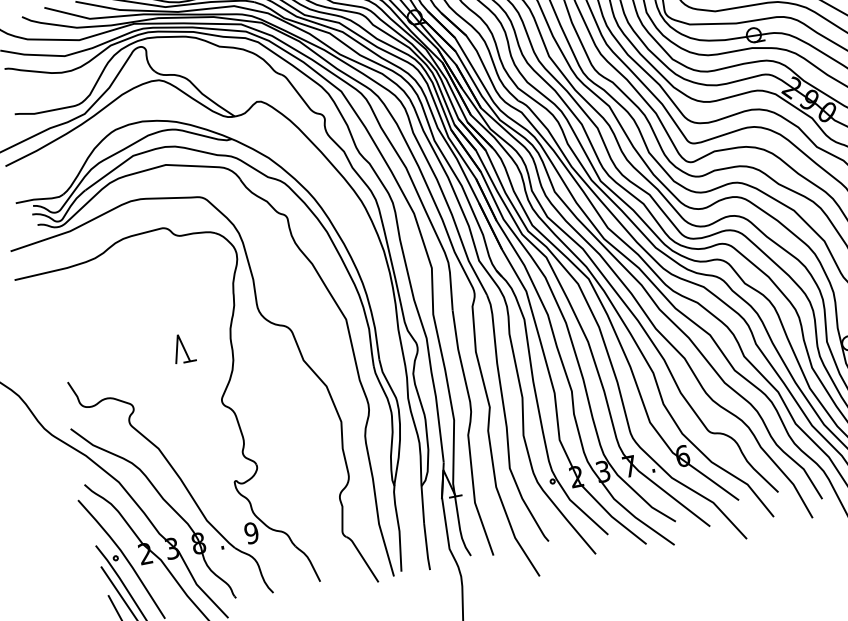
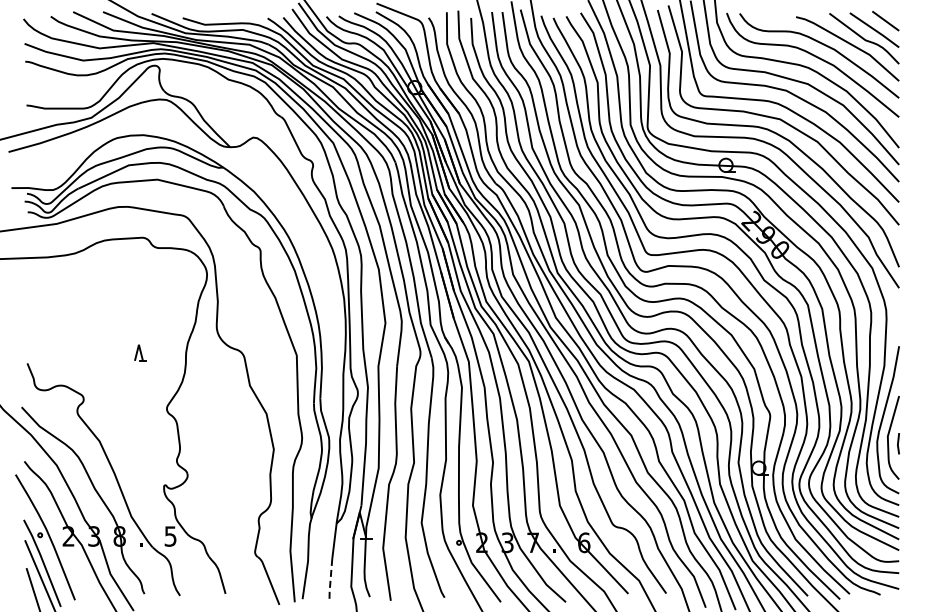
part: (183, 348) -> (140, 352), size x0.6
text: (251, 533) -> (170, 536), 9 -> 5
line: (426, 547) -> (330, 581), solid -> dashed

